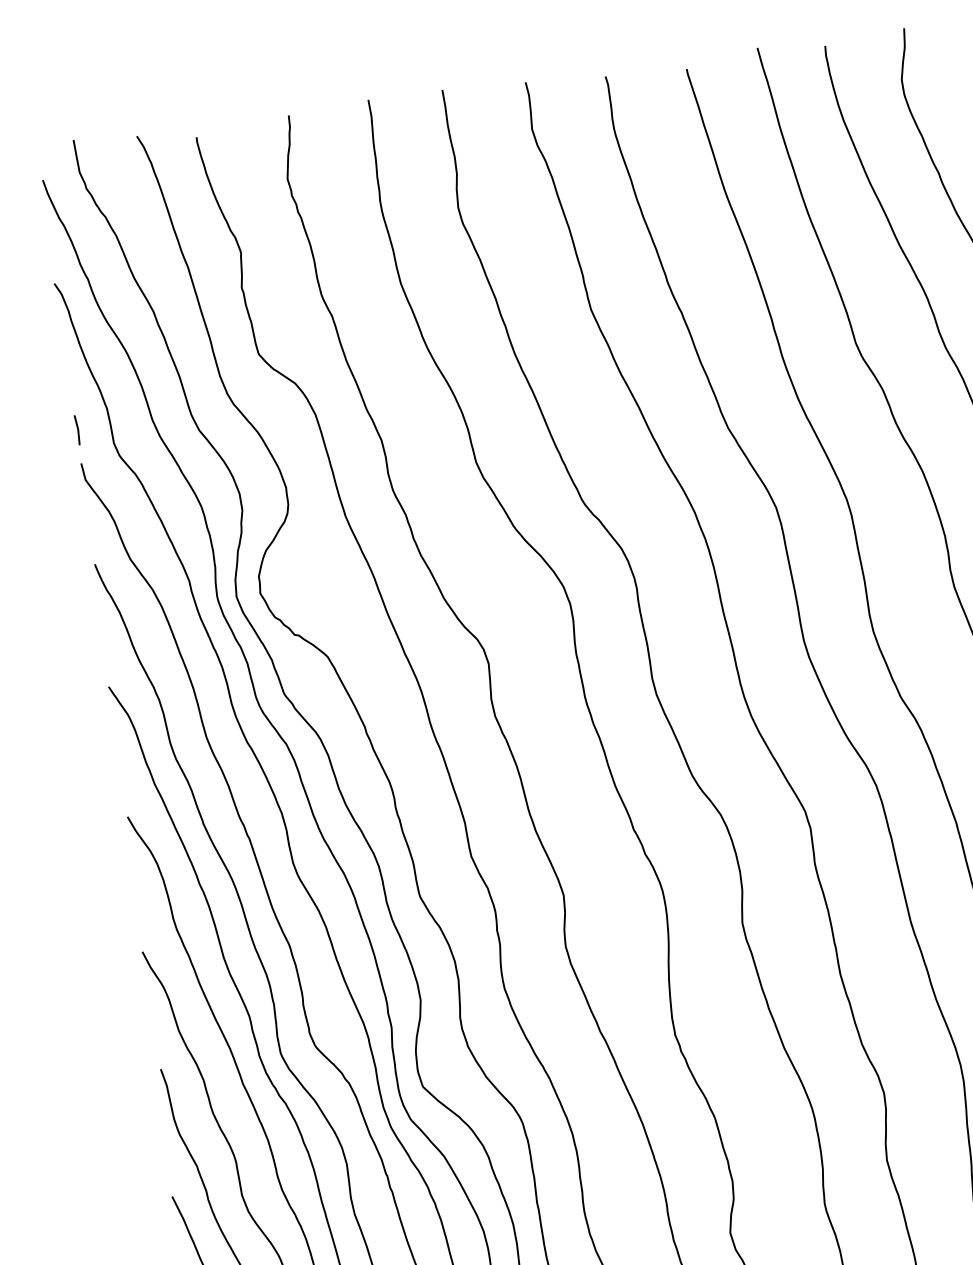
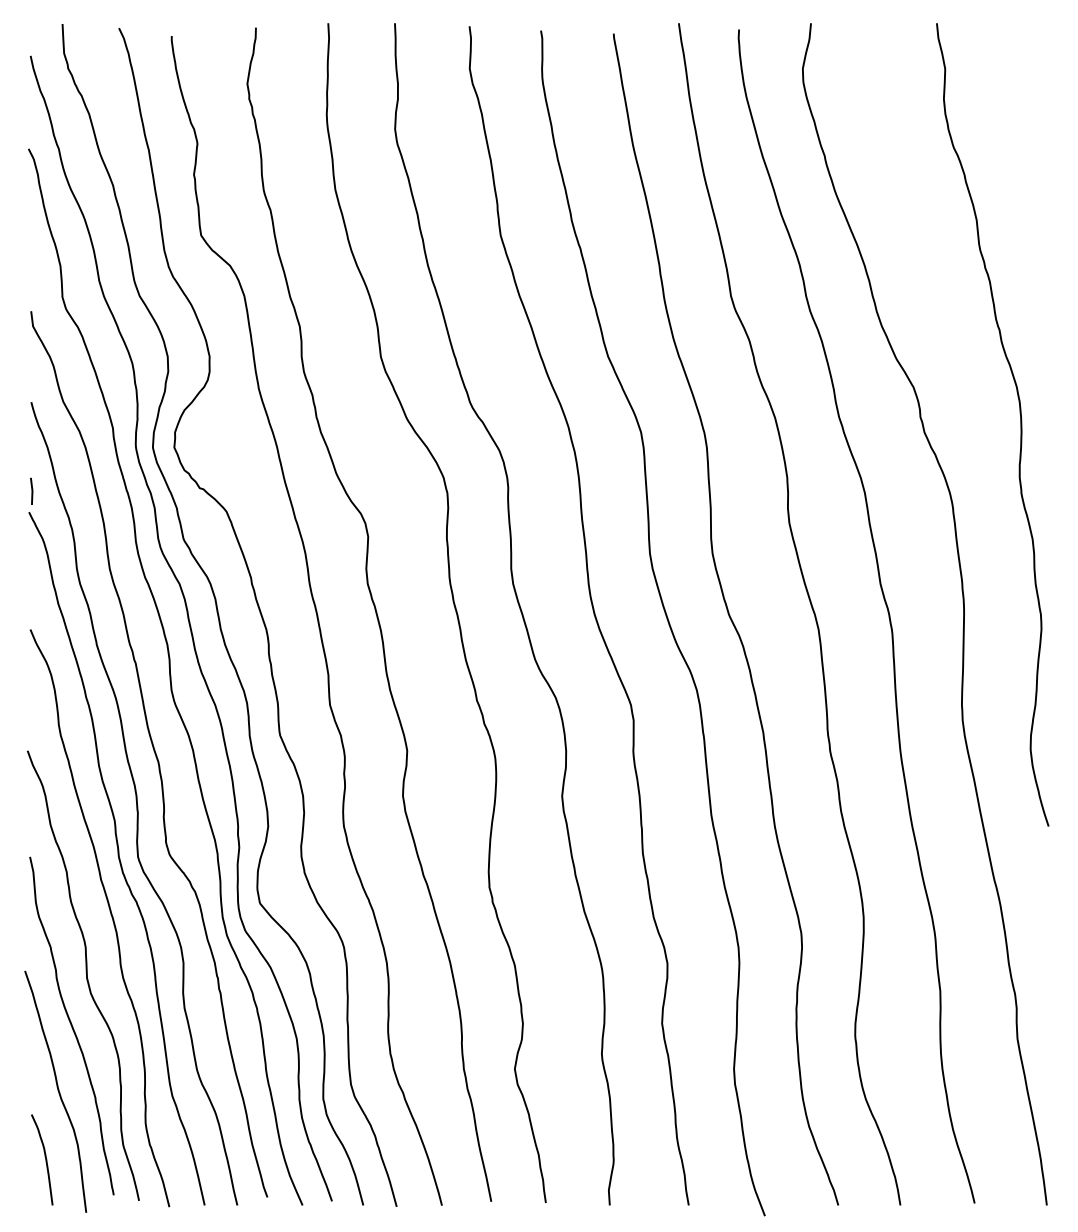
line: (77, 429) -> (31, 490), moved

